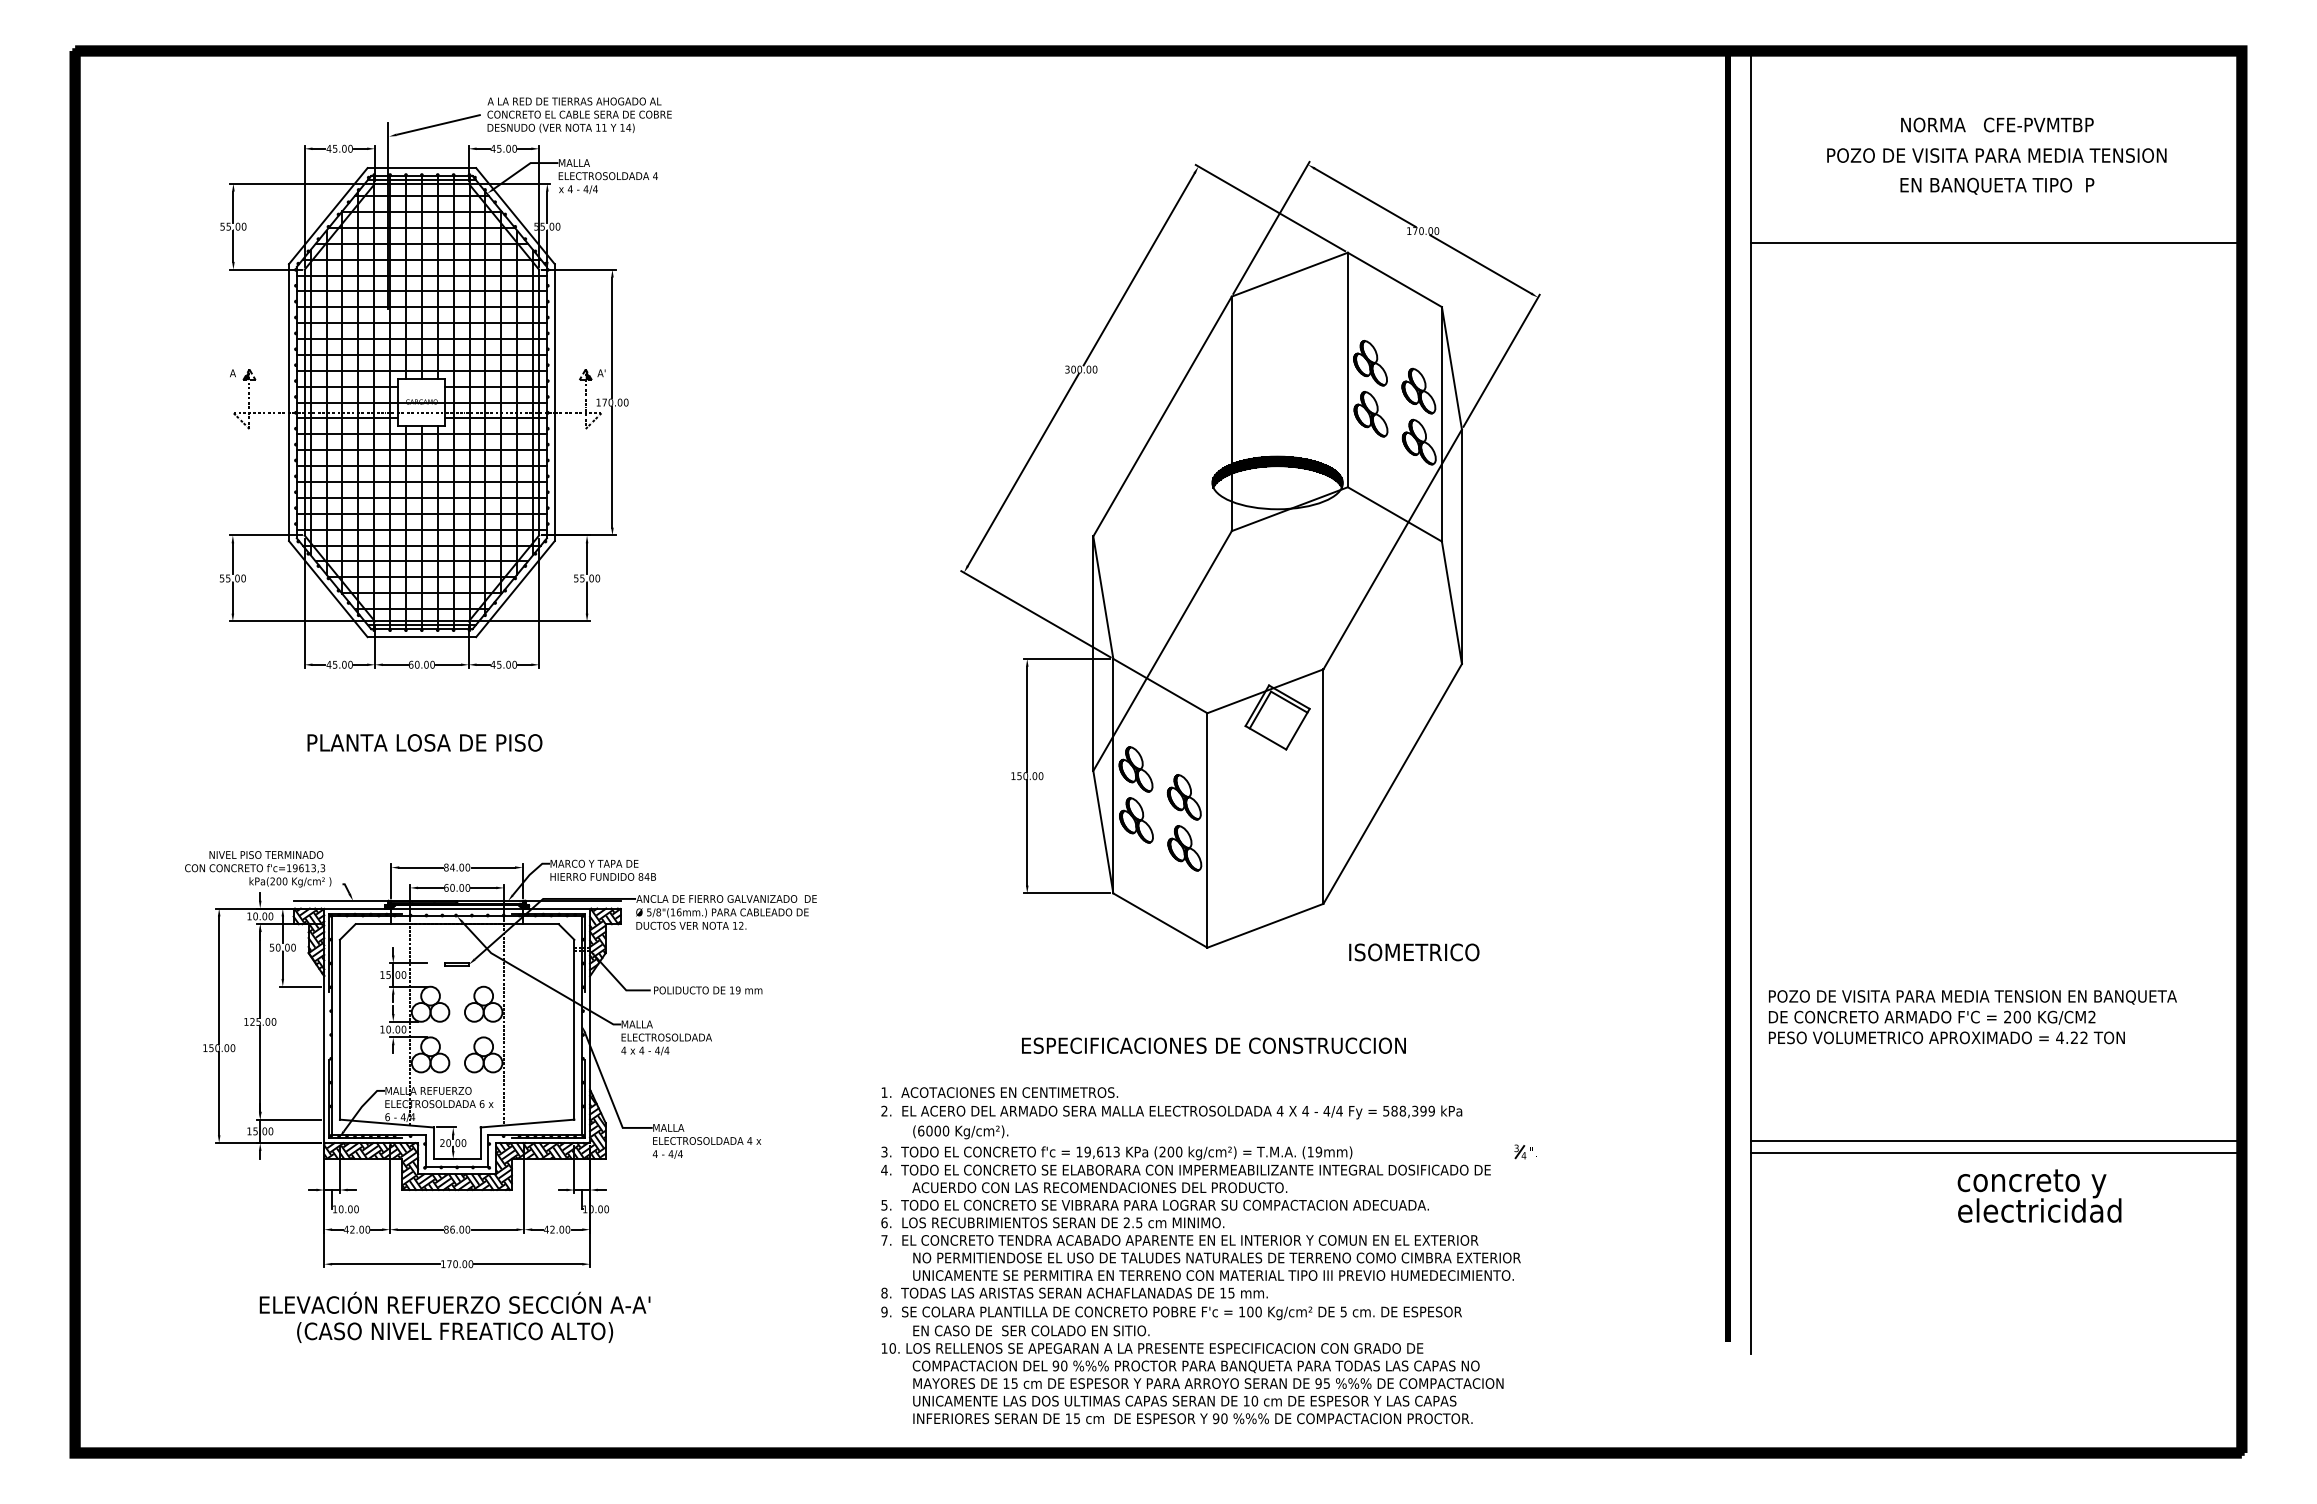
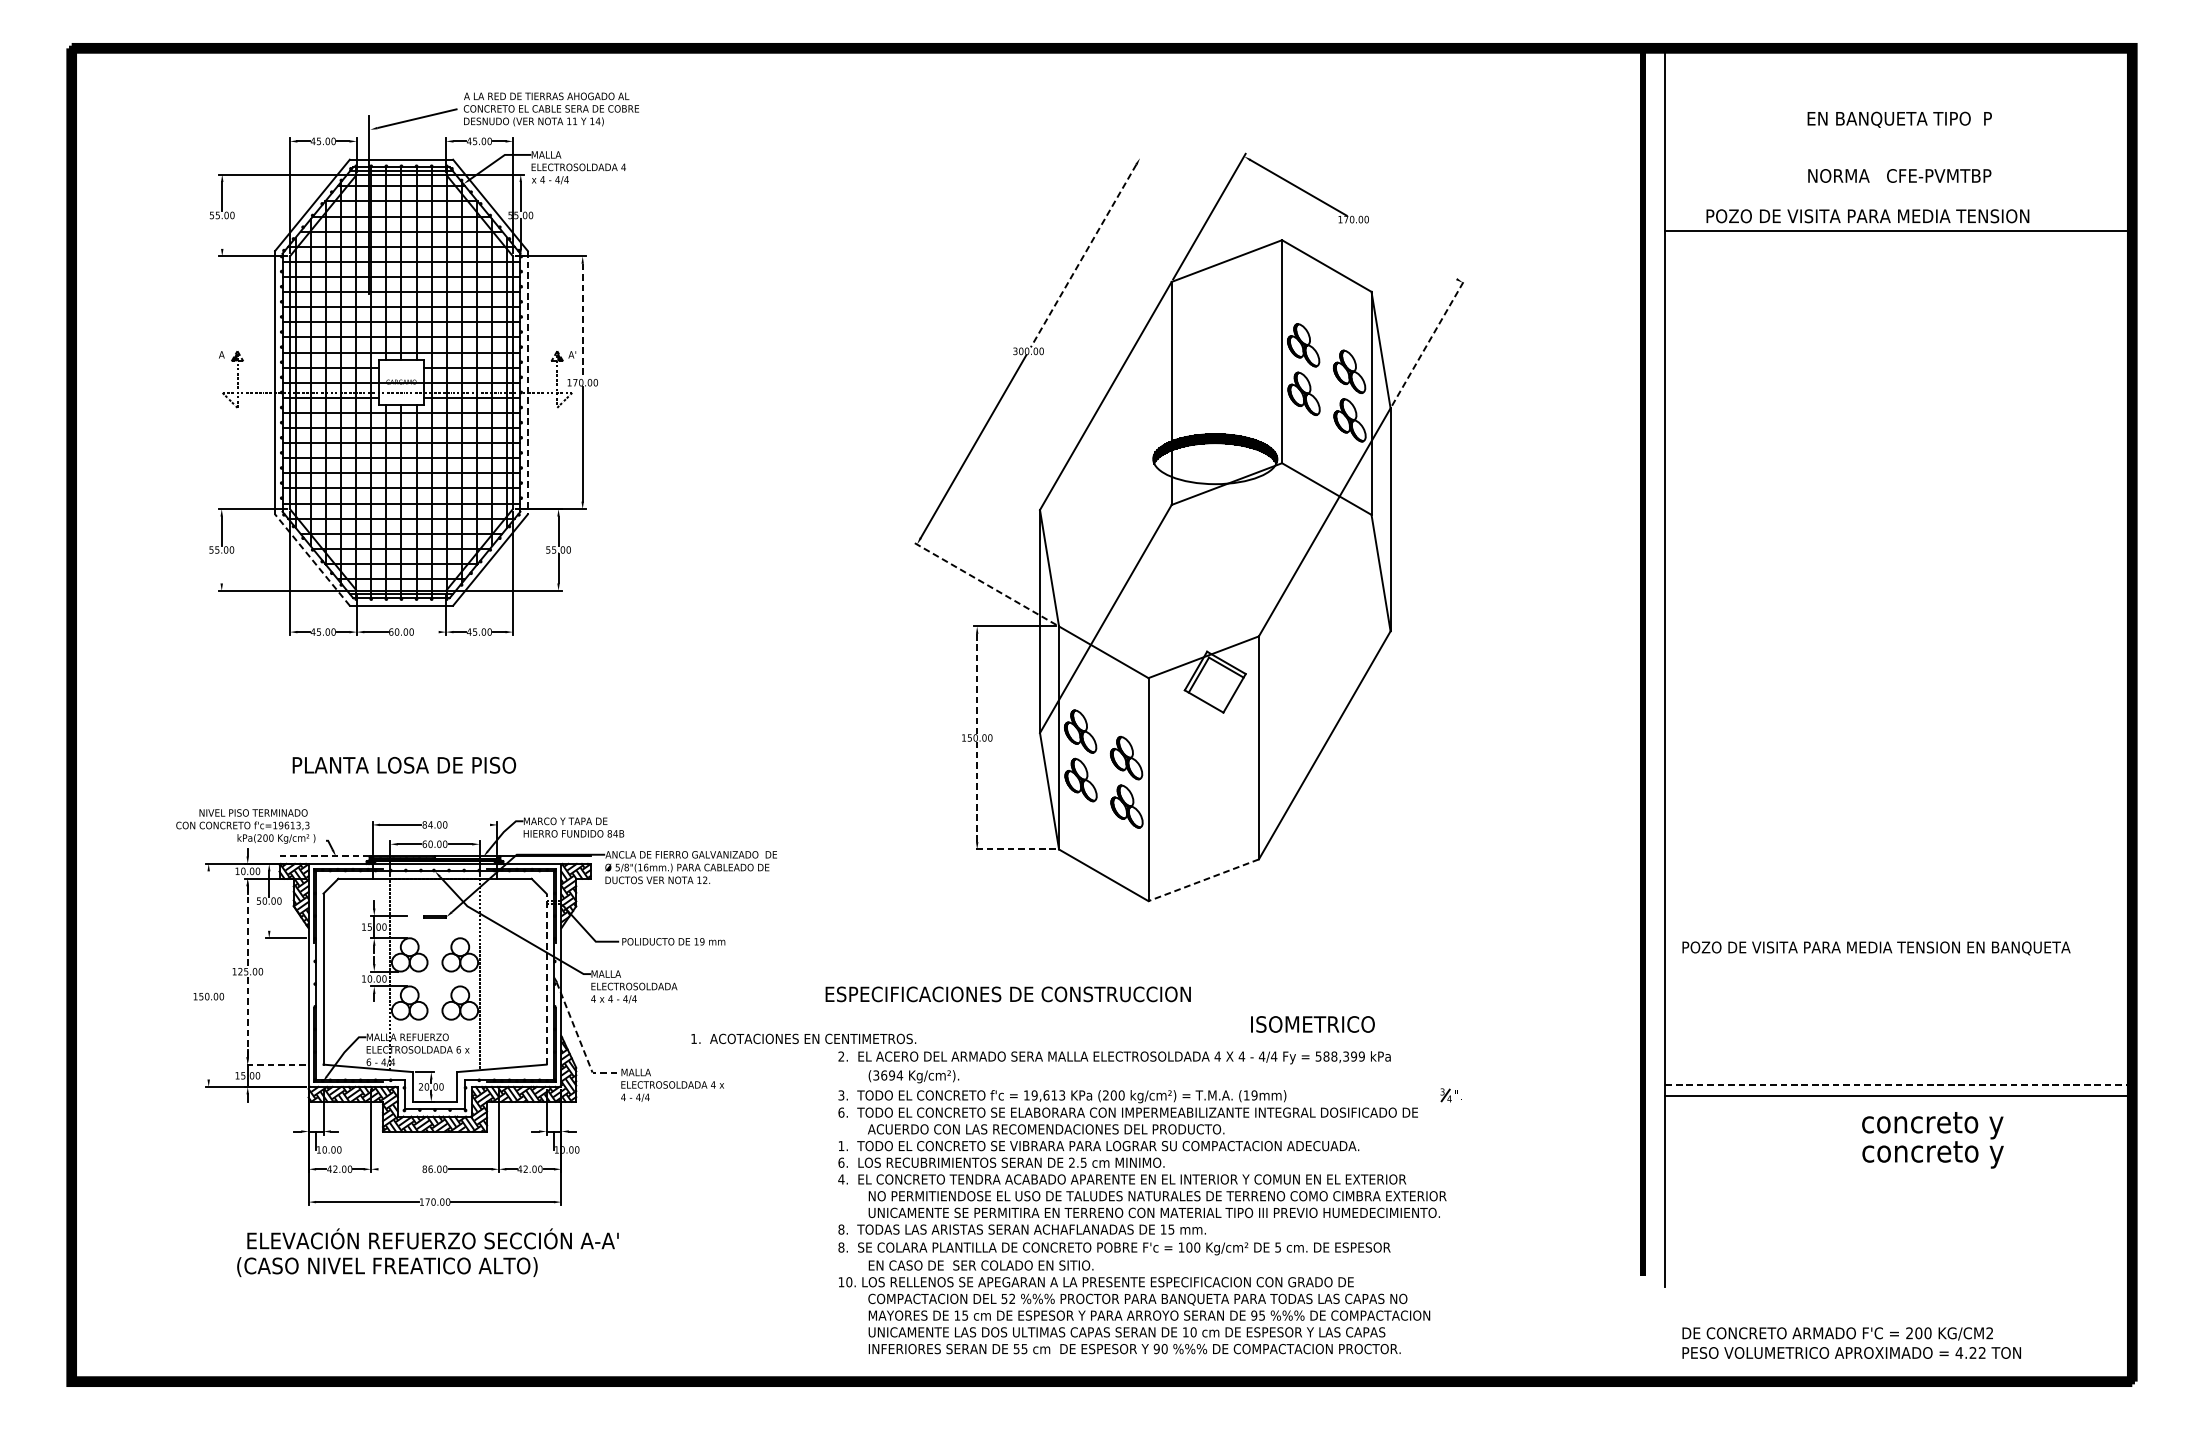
text: (1997, 125) -> (1899, 119), NORMA   CFE-PVMTBP -> EN BANQUETA TIPO  P
text: (1996, 155) -> (1867, 216), moved
text: (1997, 185) -> (1899, 176), EN BANQUETA TIPO  P -> NORMA   CFE-PVMTBP
line: (1270, 207) -> (1208, 197), removed
line: (233, 245) -> (222, 233), removed
line: (1480, 264) -> (1408, 251), removed
line: (1139, 269) -> (1083, 256), solid -> dashed
line: (612, 338) -> (582, 321), solid -> dashed
line: (1501, 360) -> (1428, 342), solid -> dashed
line: (554, 403) -> (527, 383), solid -> dashed
line: (327, 588) -> (311, 559), solid -> dashed
line: (232, 597) -> (221, 568), removed
line: (1035, 614) -> (985, 584), solid -> dashed
line: (448, 664) -> (426, 631), removed
line: (1027, 719) -> (977, 684), solid -> dashed
text: (424, 742) -> (403, 764), moved
line: (1027, 832) -> (977, 791), solid -> dashed
line: (492, 867) -> (468, 824), removed
line: (1066, 893) -> (1014, 849), solid -> dashed
line: (341, 900) -> (325, 856), solid -> dashed
line: (1264, 925) -> (1202, 879), solid -> dashed
text: (1414, 952) -> (1313, 1024), moved
line: (282, 964) -> (268, 917), removed
line: (260, 974) -> (248, 926), solid -> dashed
line: (219, 979) -> (209, 931), removed
text: (1946, 1027) -> (1851, 1343), moved
line: (574, 1029) -> (546, 978), solid -> dashed
text: (1213, 1045) -> (1007, 994), moved
line: (260, 1068) -> (248, 1015), solid -> dashed
text: (999, 1092) -> (803, 1038), moved
line: (219, 1093) -> (209, 1039), removed
line: (609, 1094) -> (579, 1040), solid -> dashed
line: (288, 1119) -> (274, 1064), solid -> dashed
text: (933, 1130) -> (888, 1074), (6000 -> (3694
line: (1997, 1140) -> (1899, 1084), solid -> dashed
text: (884, 1169) -> (841, 1112), 4. -> 6.
text: (884, 1205) -> (841, 1146), 5. -> 1.
text: (2040, 1213) -> (1940, 1153), electricidad -> concreto y
line: (419, 1229) -> (399, 1169), removed
text: (884, 1240) -> (841, 1179), 7. -> 4.
text: (884, 1311) -> (841, 1247), 9. -> 8.
text: (455, 1332) -> (387, 1267), moved
text: (1059, 1365) -> (1007, 1298), 90 -> 52
text: (1068, 1418) -> (1016, 1348), 15 -> 55

